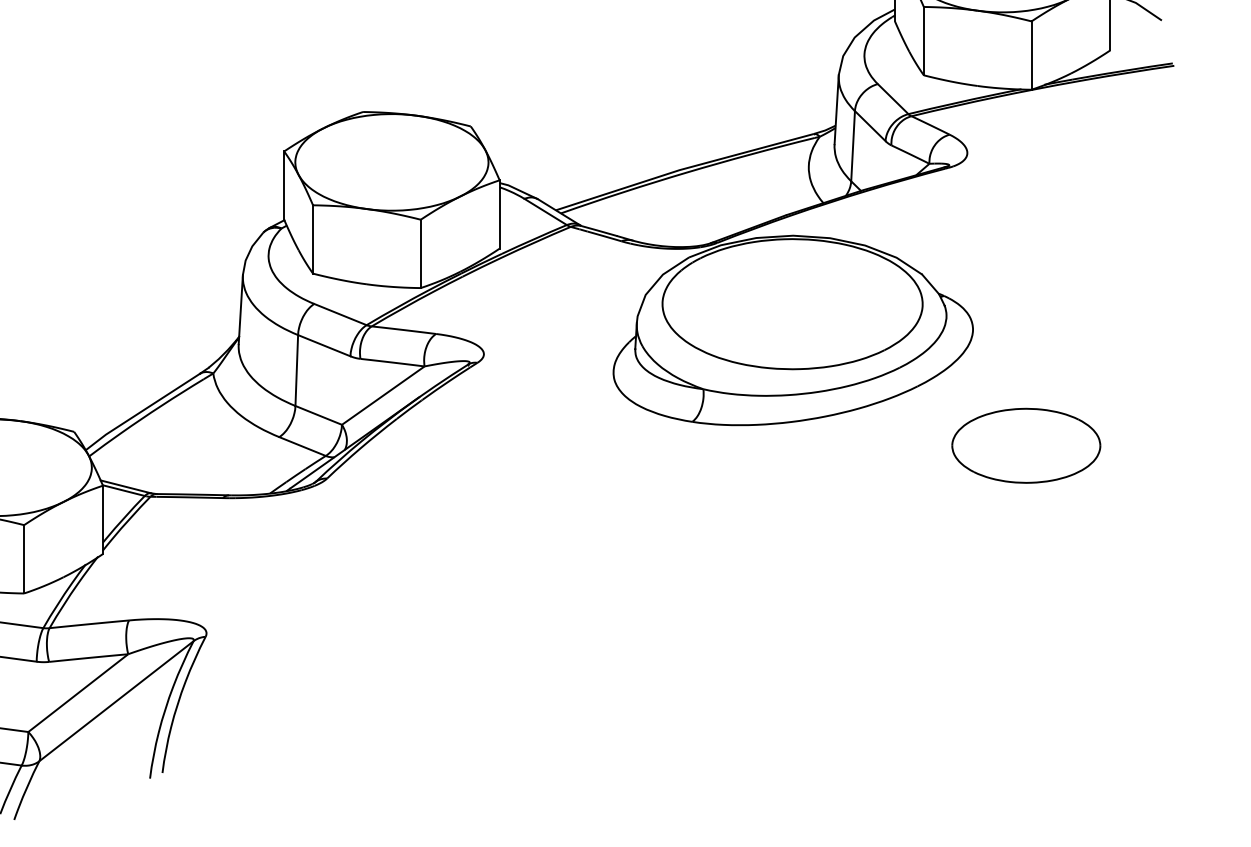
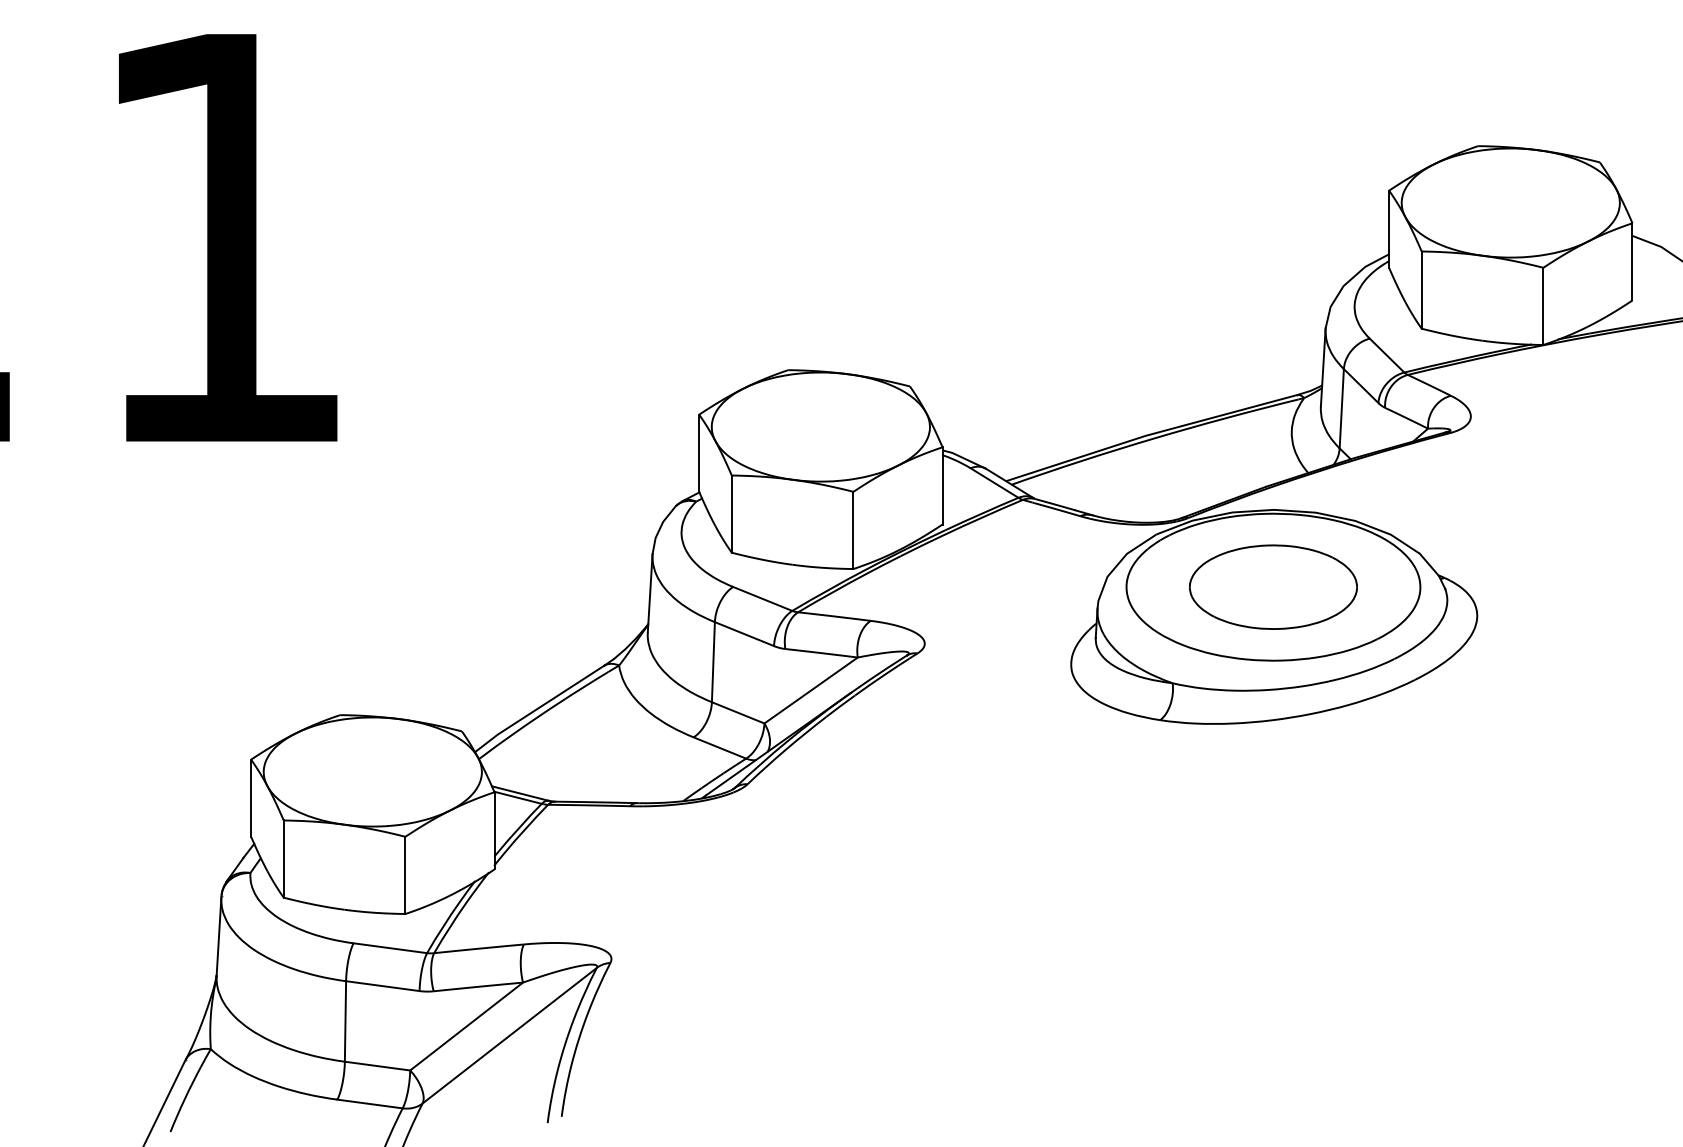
part: (1026, 445) -> (1273, 586), moved

